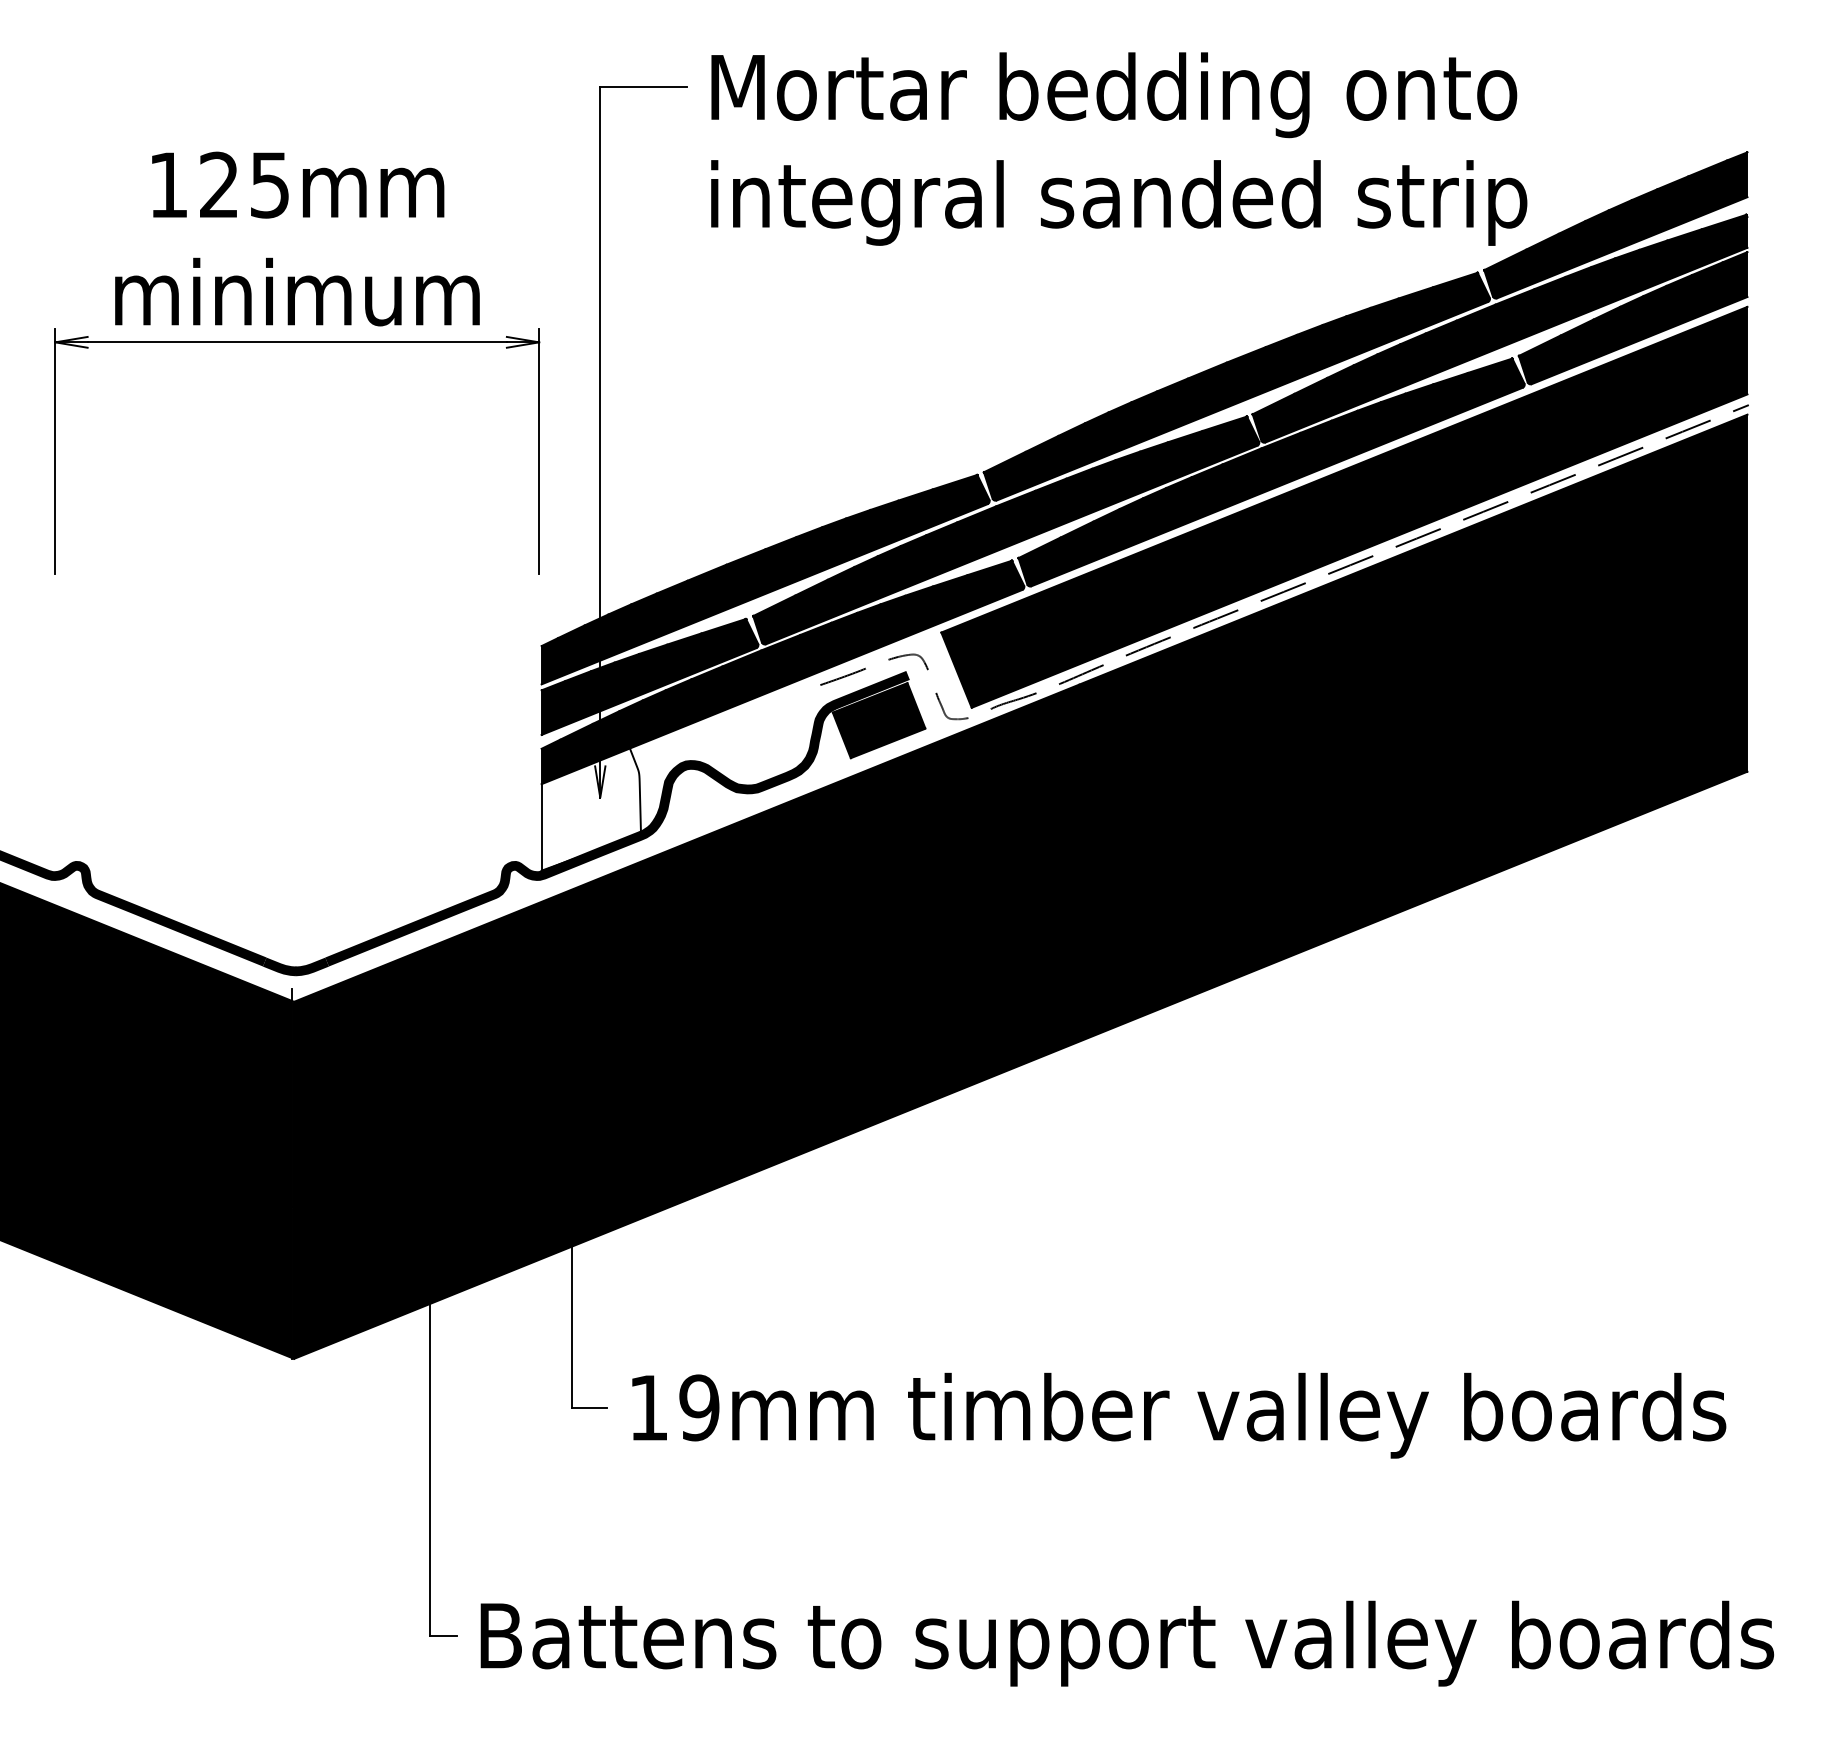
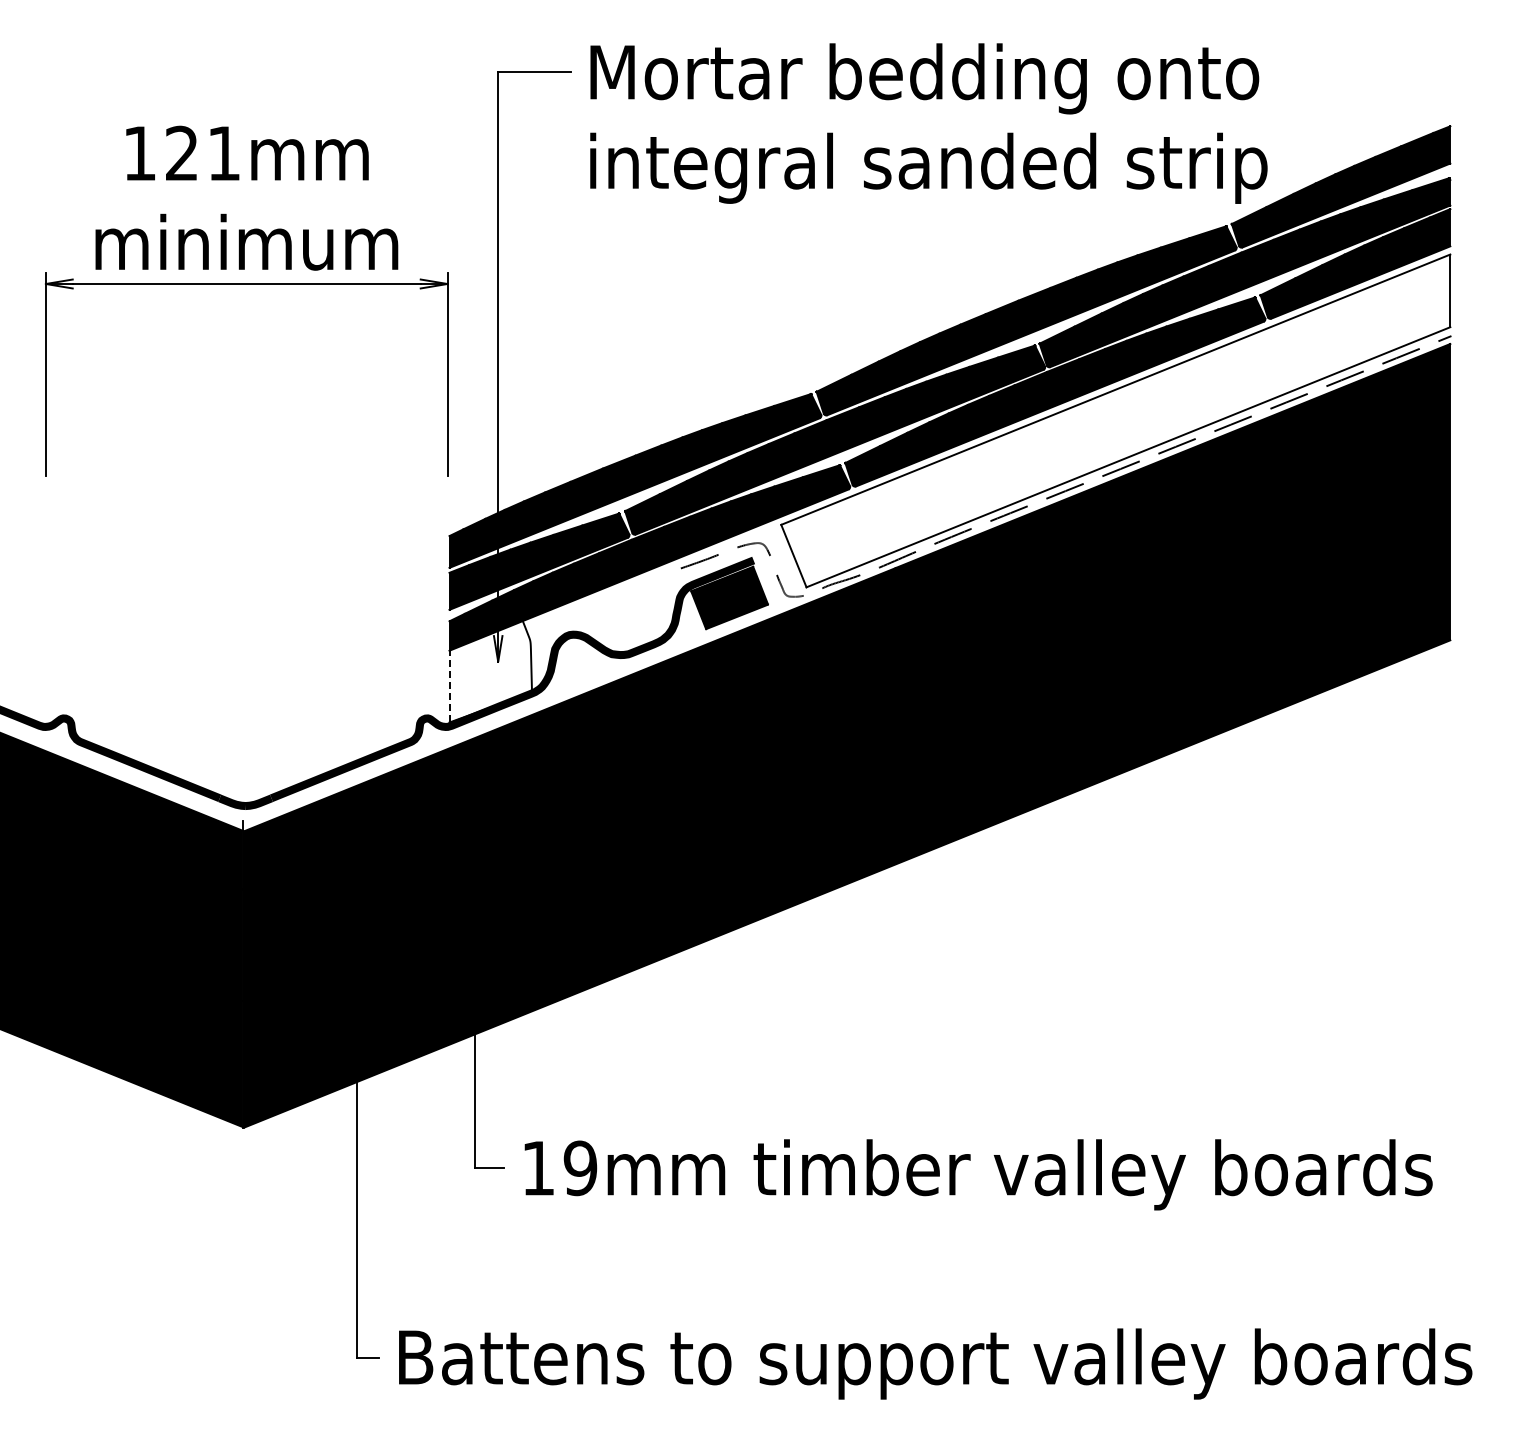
text: (269, 185) -> (223, 153), 125mm -> 121mm
fill: (1344, 506) -> (1115, 420), removed
line: (541, 827) -> (449, 686), solid -> dashed

